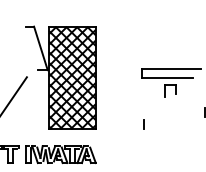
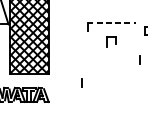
line: (171, 68) -> (111, 23), solid -> dashed
line: (167, 77) -> (108, 30), removed
line: (143, 124) -> (81, 83), moved

